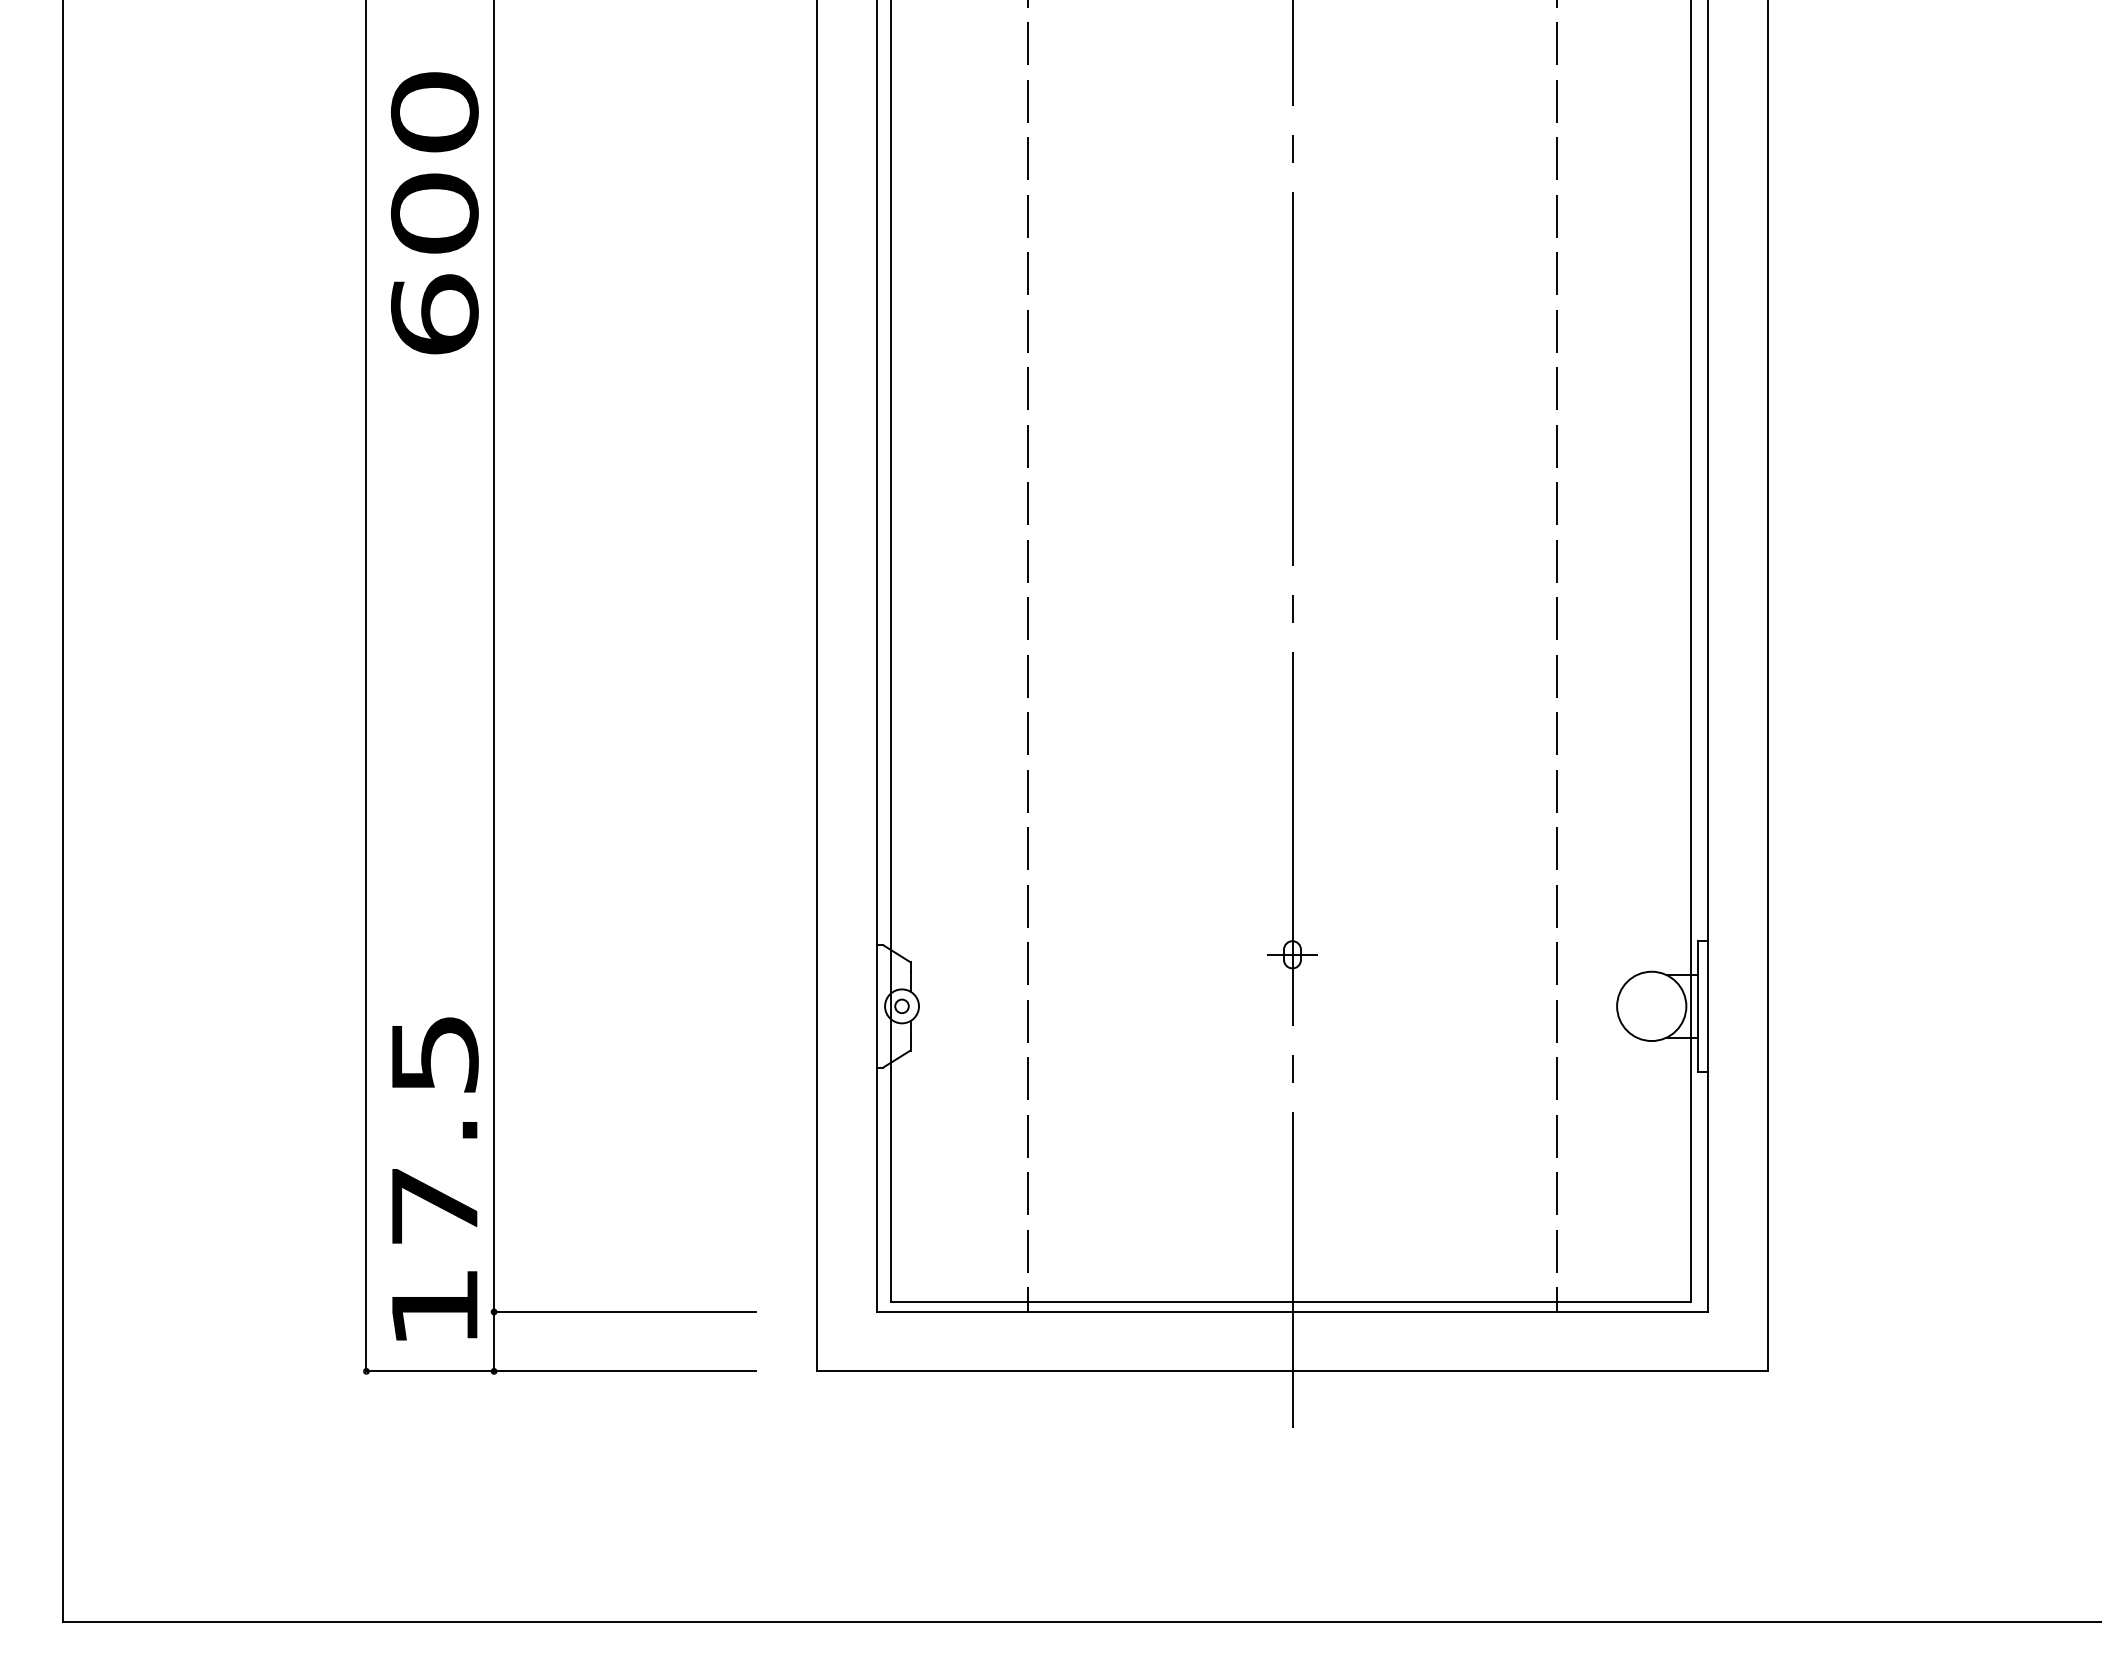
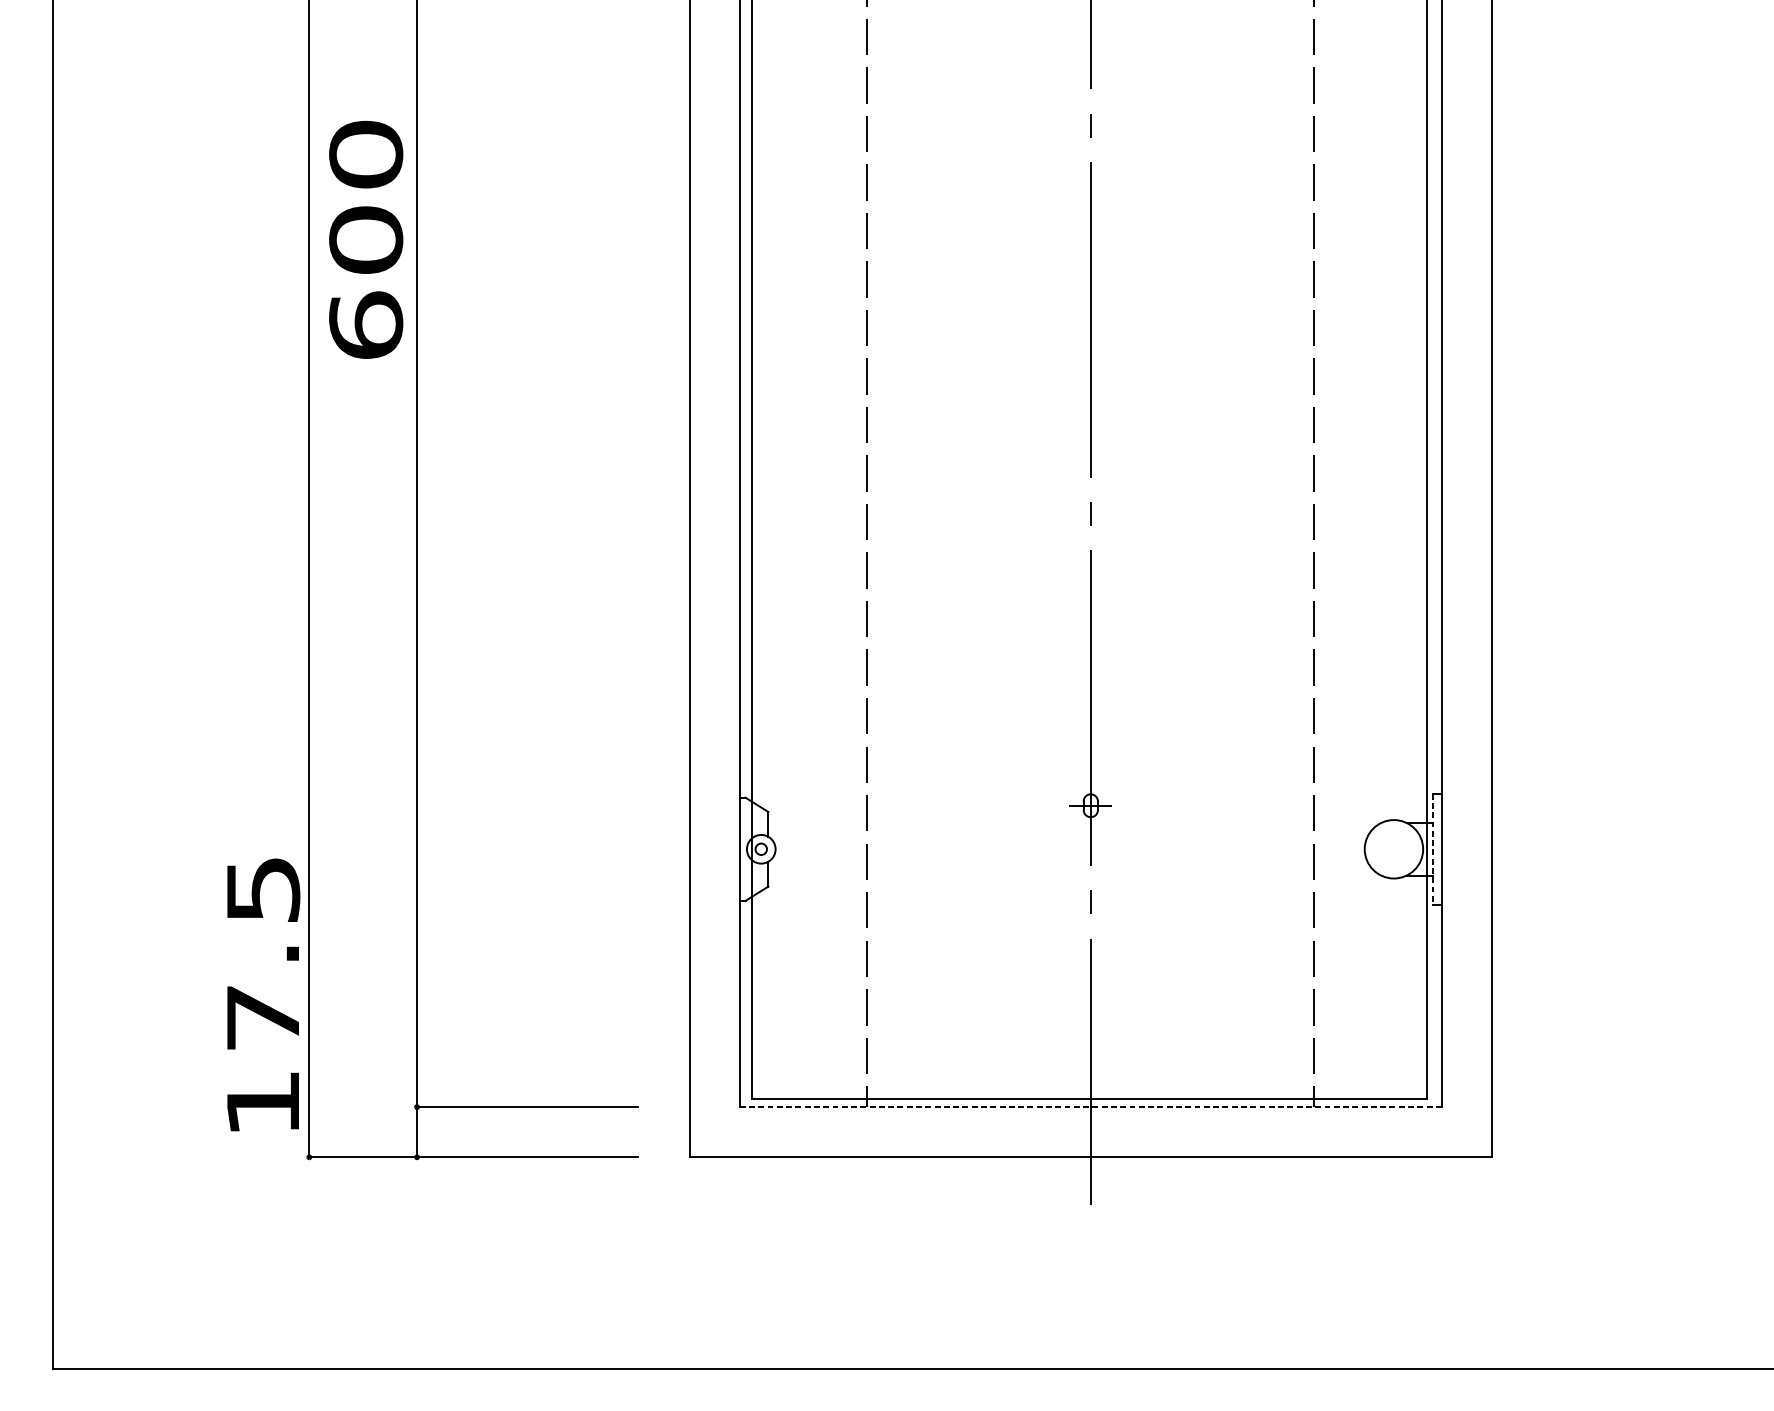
text: (434, 213) -> (365, 240), moved
line: (1698, 1006) -> (1433, 849), solid -> dashed
text: (435, 1178) -> (263, 994), moved
line: (1292, 1311) -> (1090, 1106), solid -> dashed

